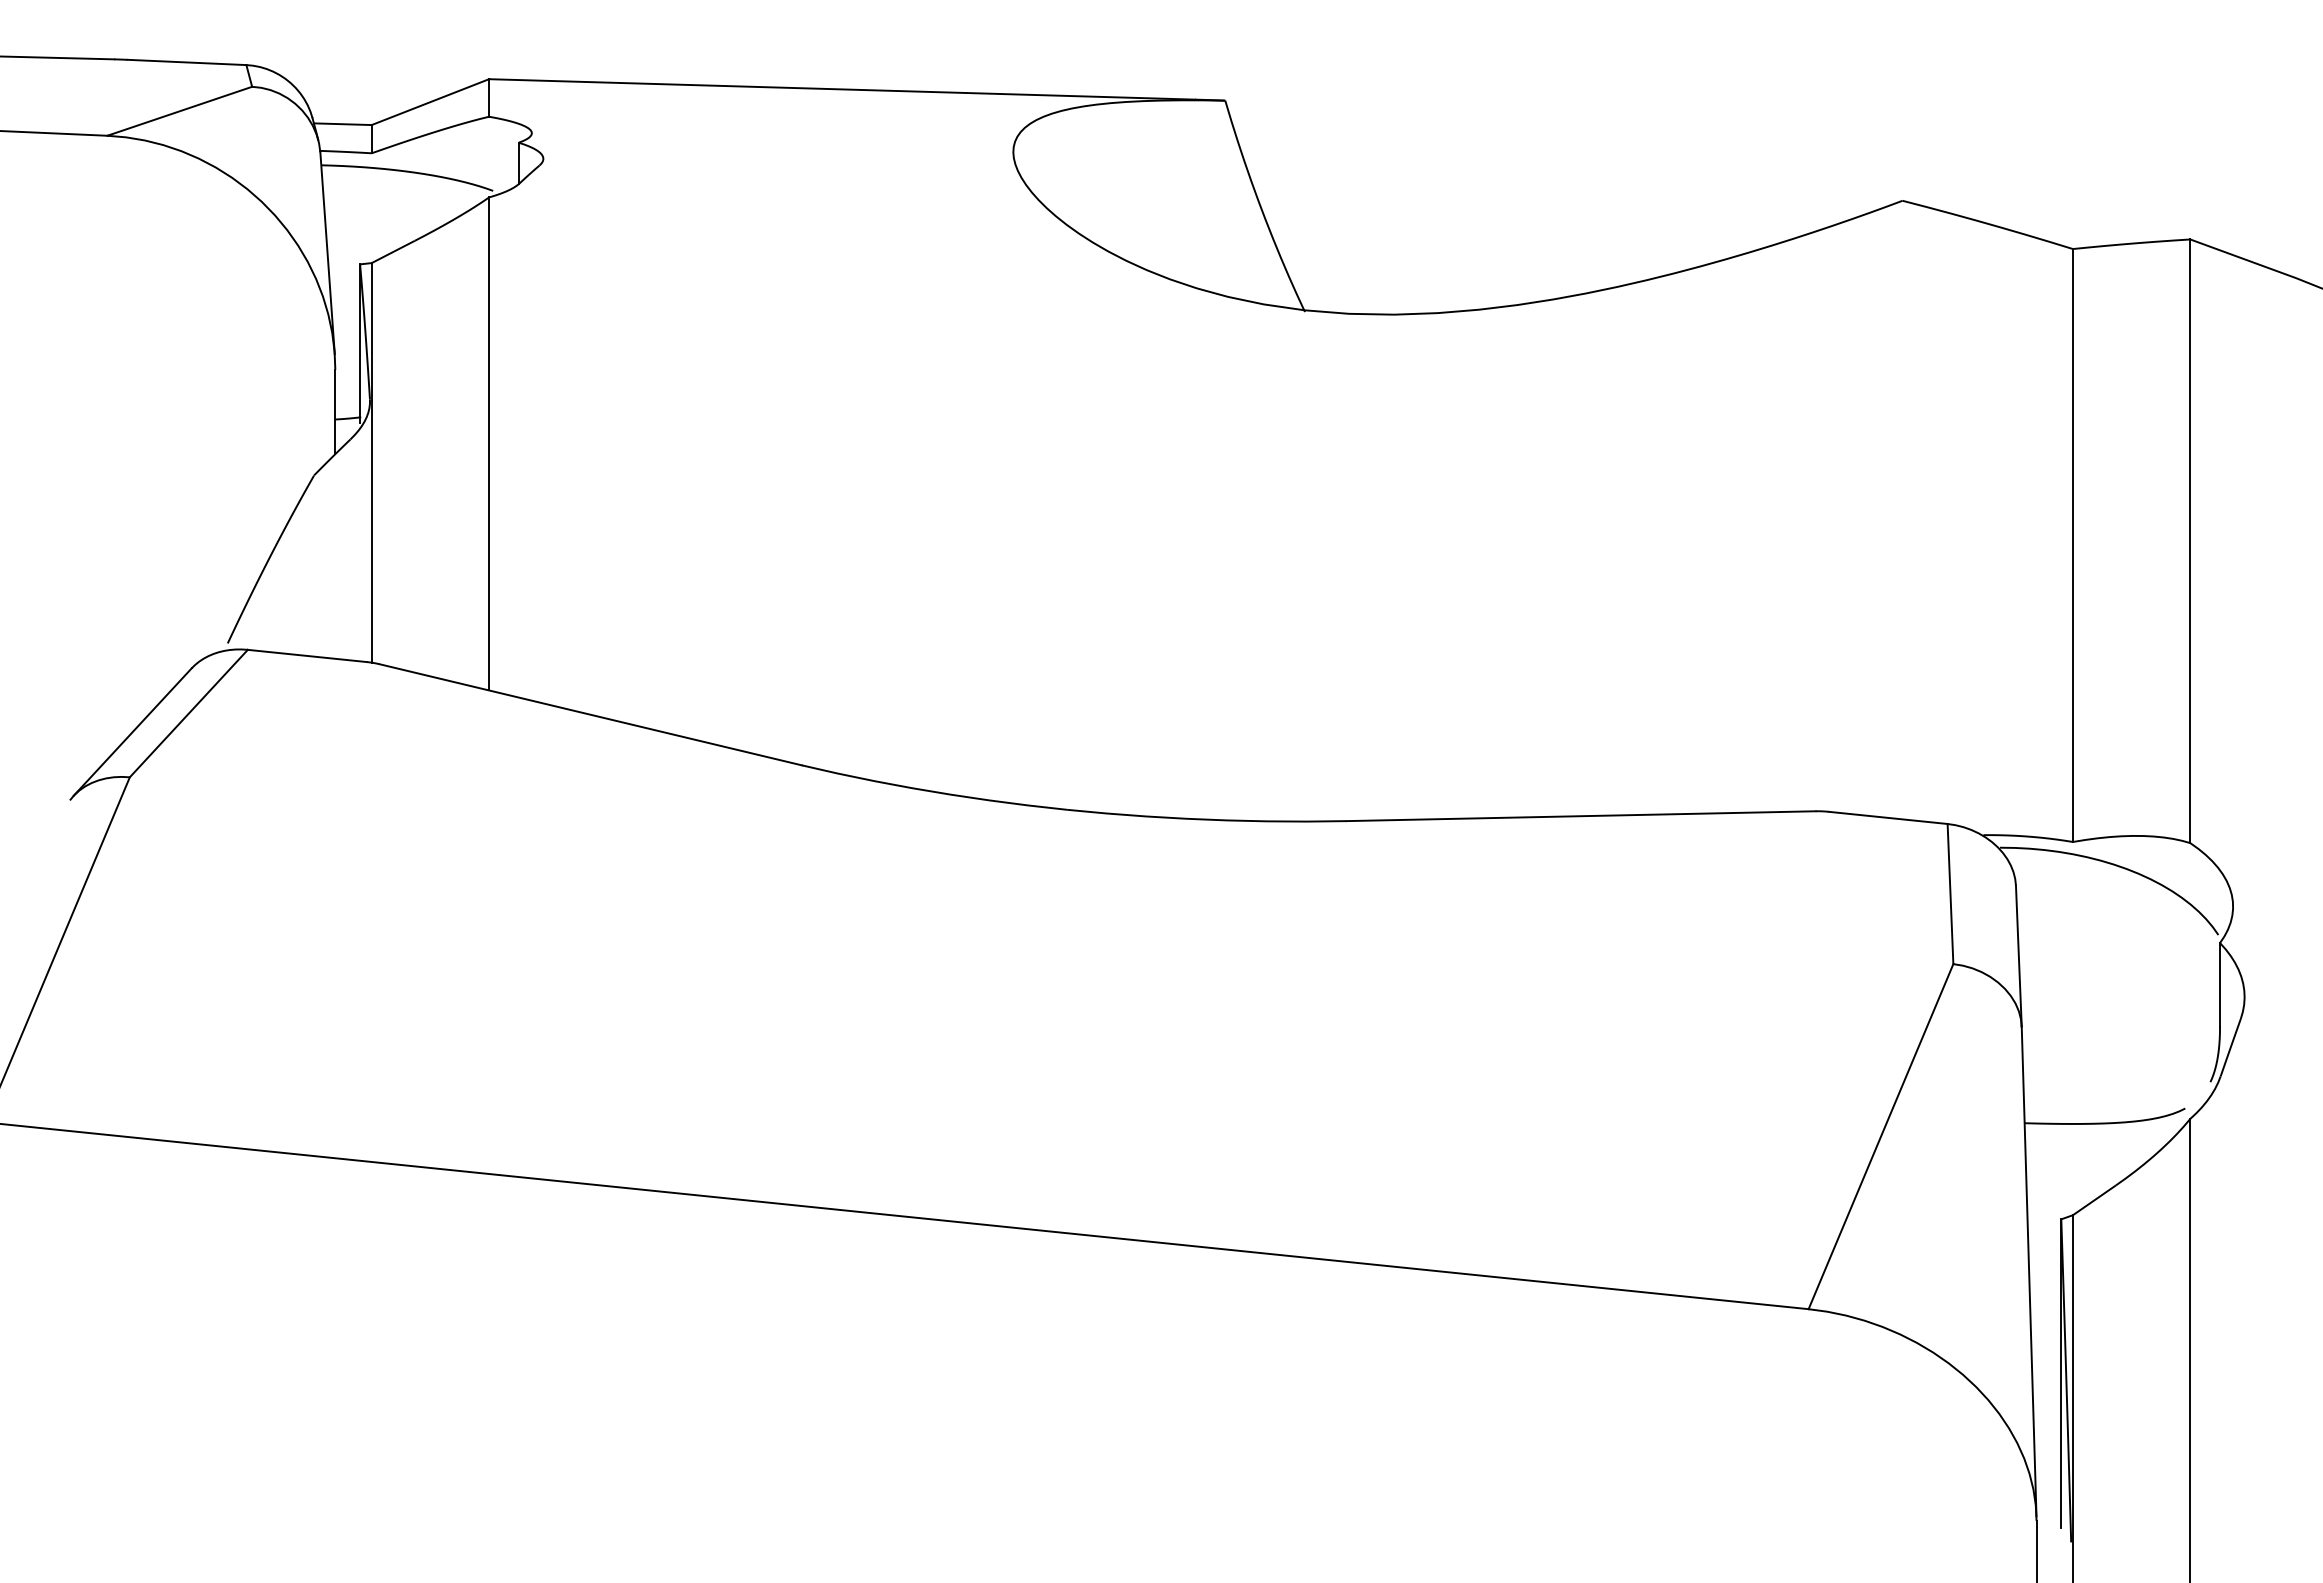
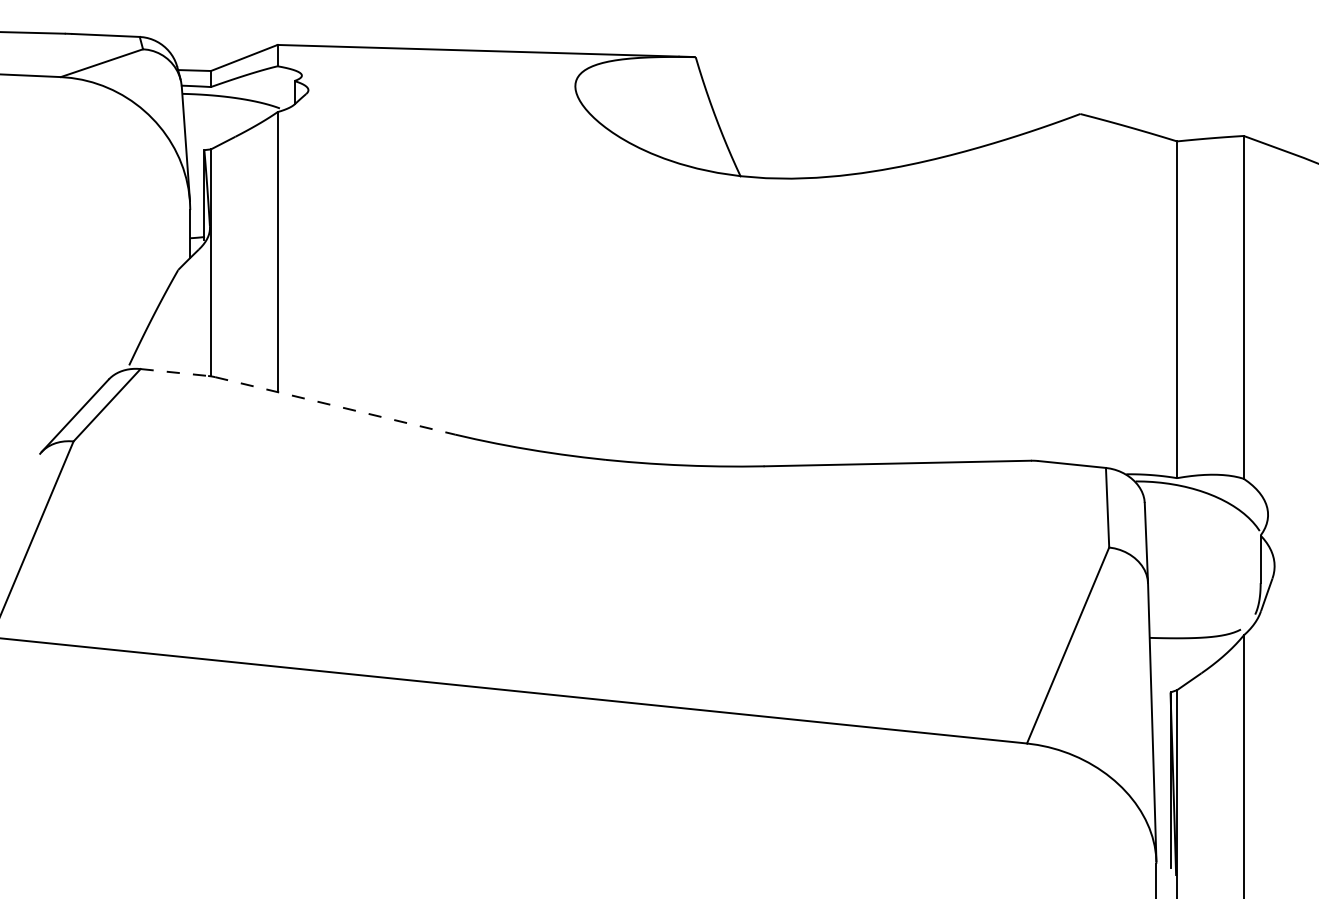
line: (307, 655) -> (174, 372), solid -> dashed
line: (591, 715) -> (335, 406), solid -> dashed

